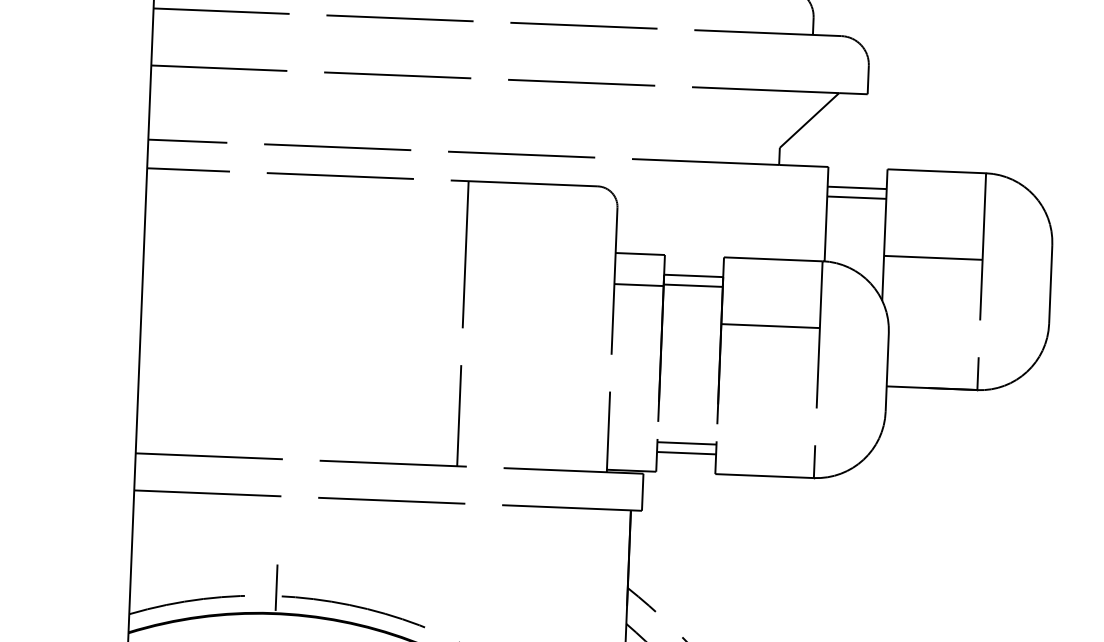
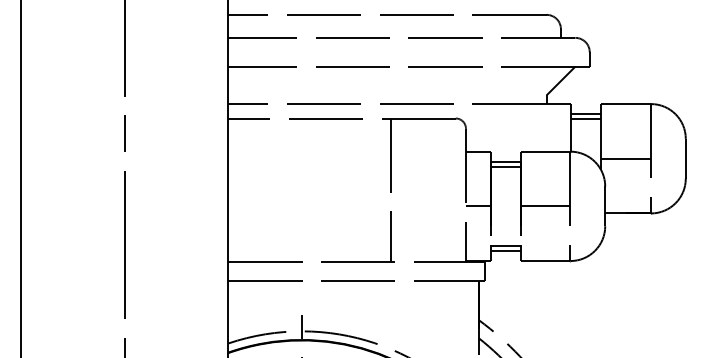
line: (932, 257) -> (625, 158), moved
line: (639, 285) -> (478, 206), moved
line: (770, 326) -> (545, 206), moved

